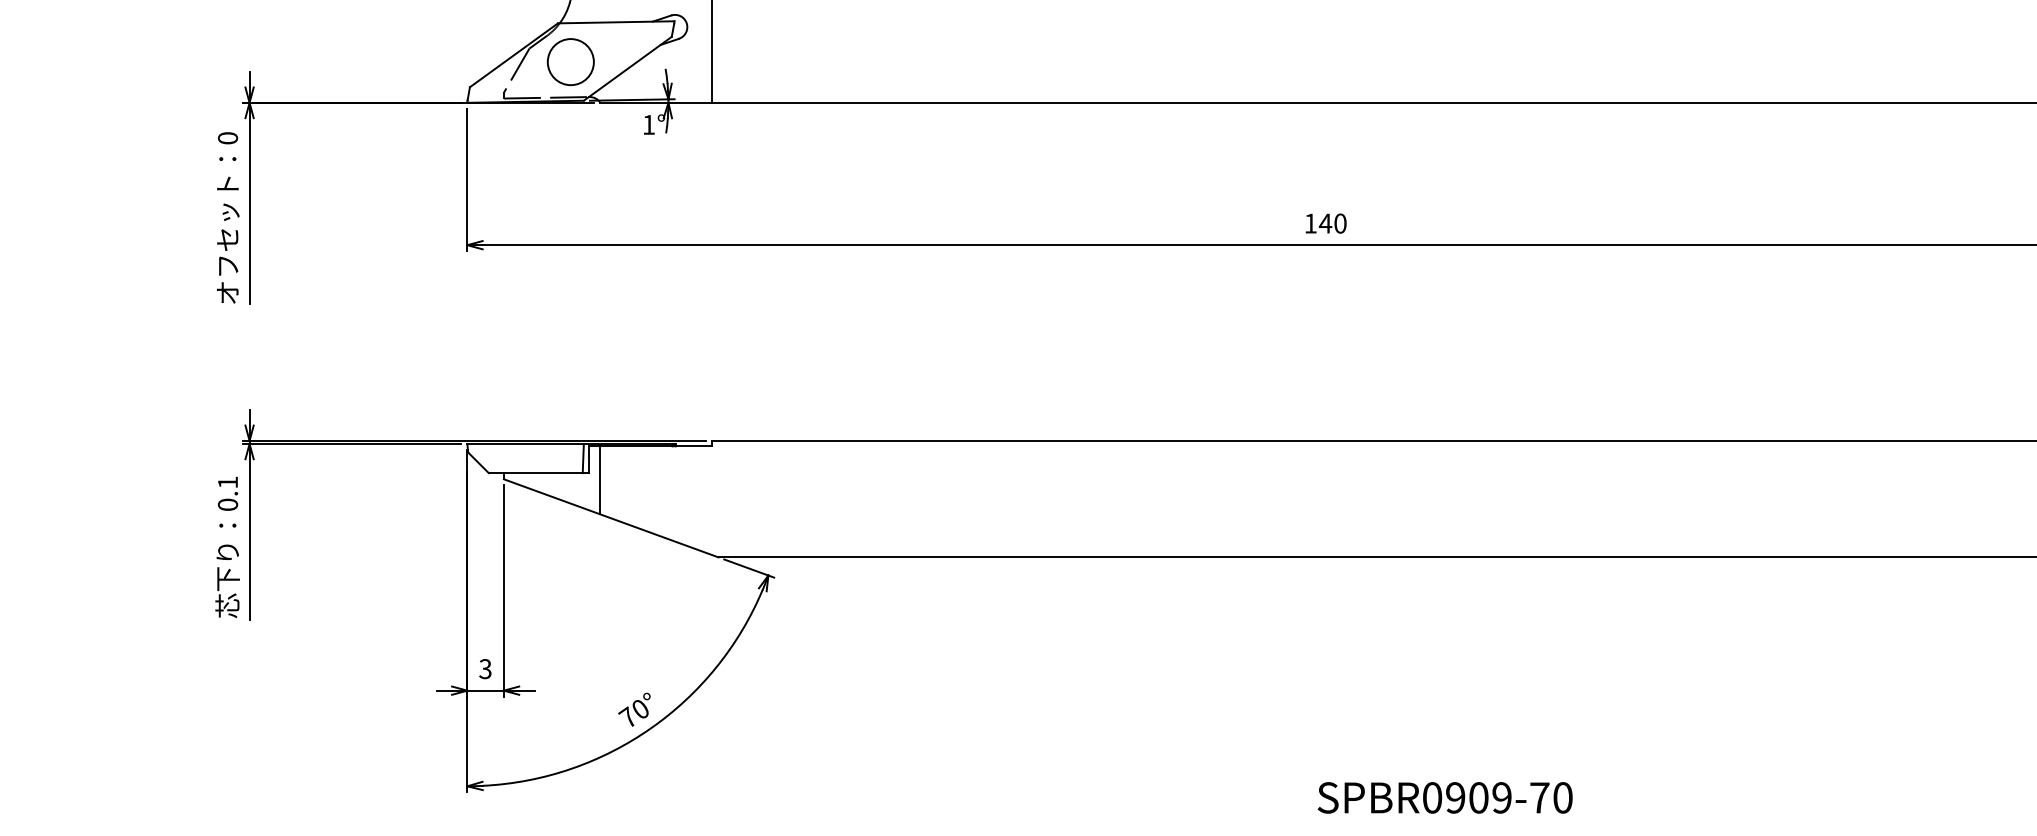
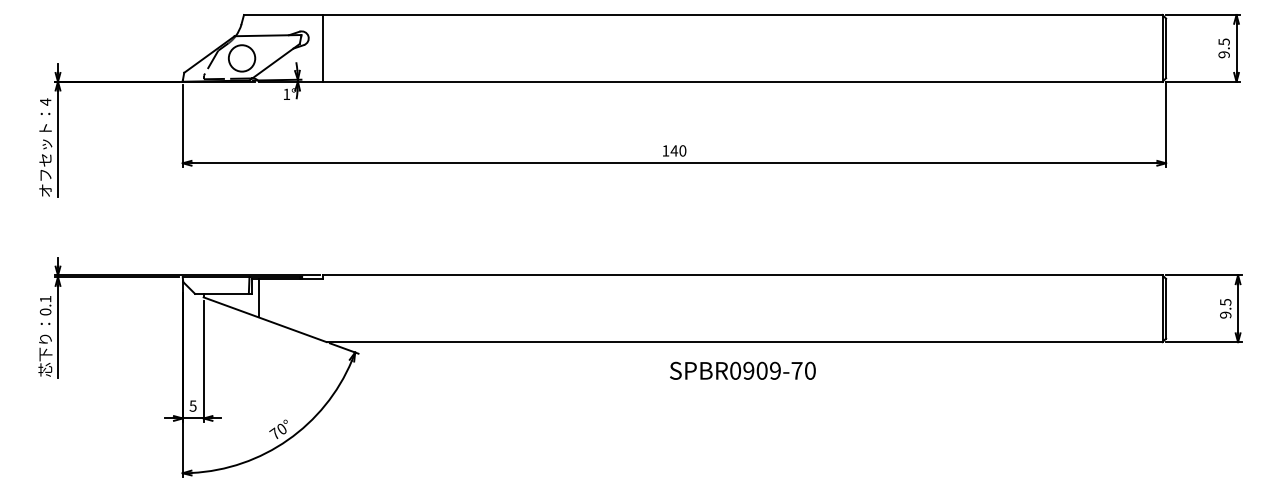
text: (227, 137) -> (45, 101), 0 -> 4
text: (486, 668) -> (193, 405), 3 -> 5
text: (1444, 797) -> (742, 370), moved

